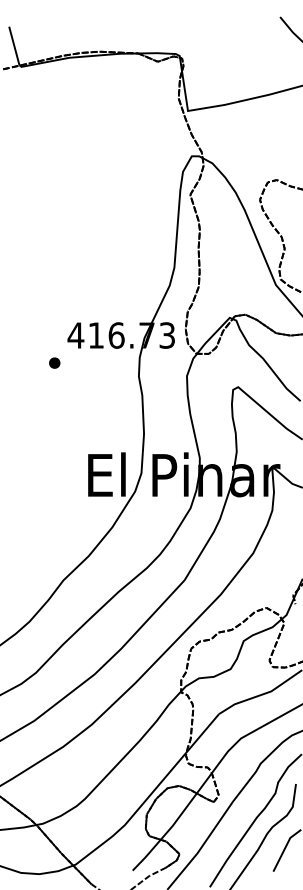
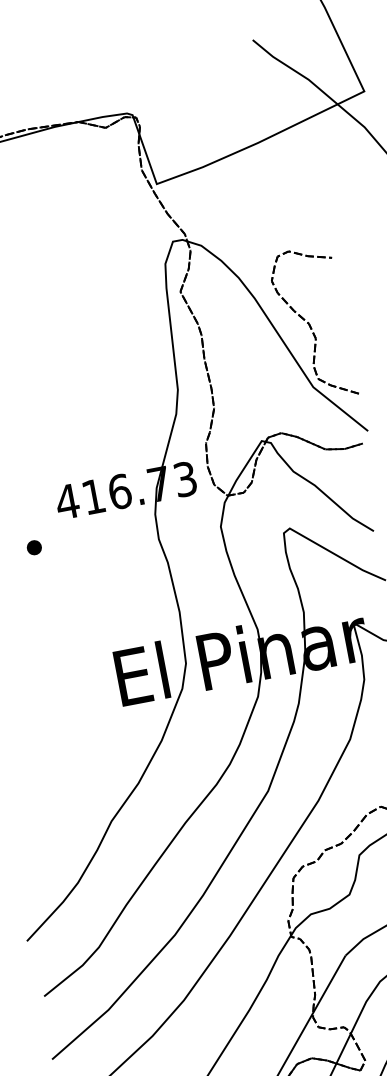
part: (54, 362) -> (33, 546), moved

